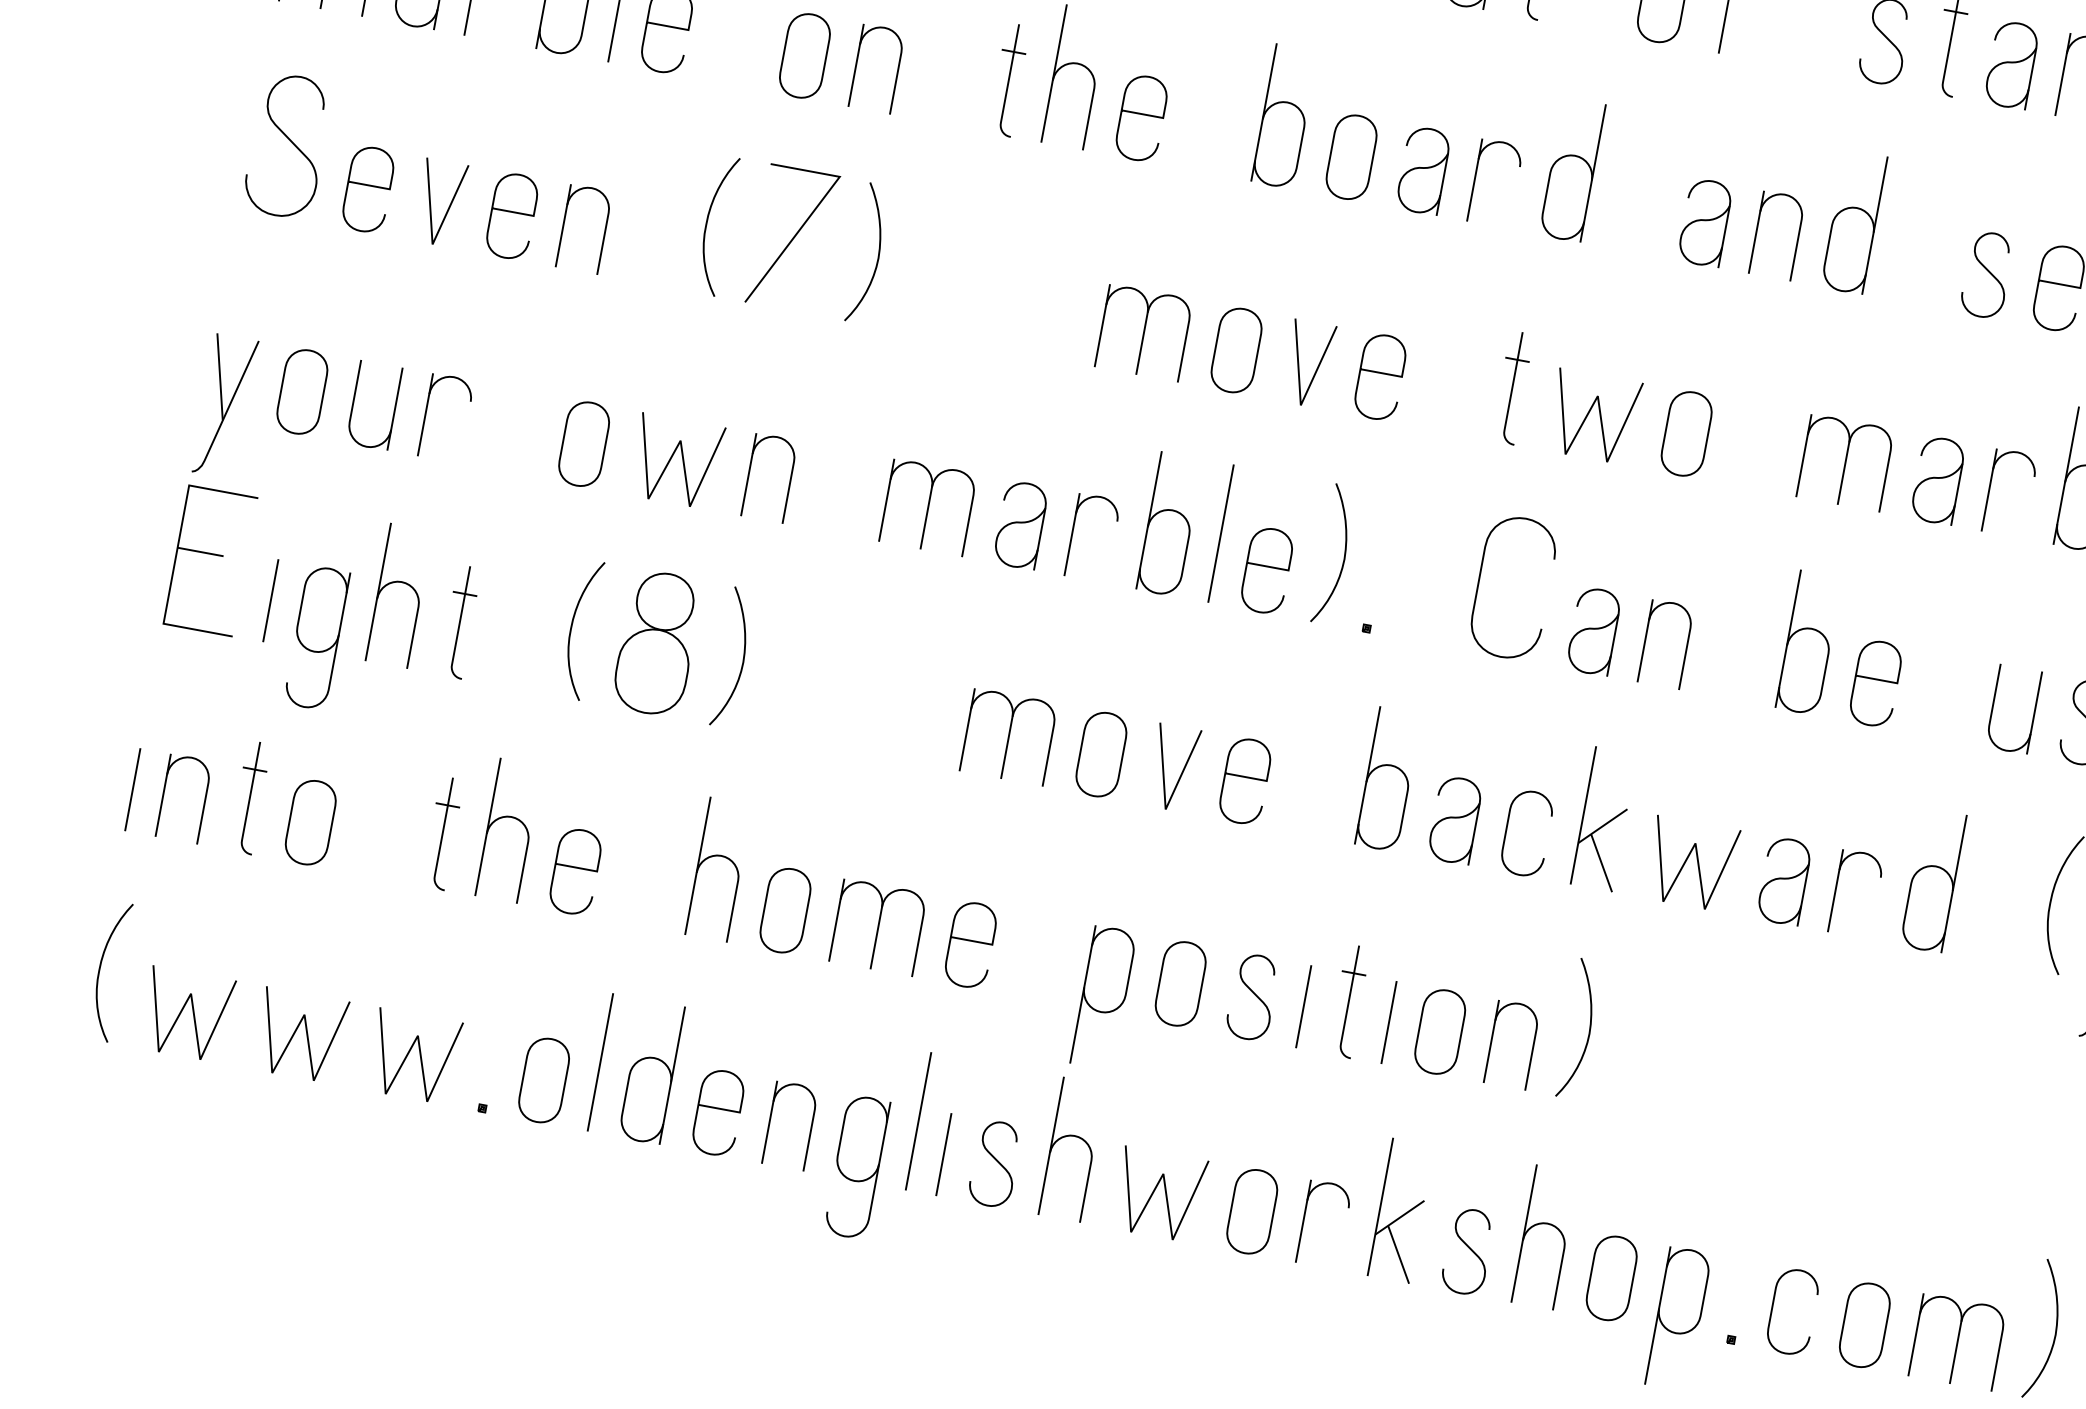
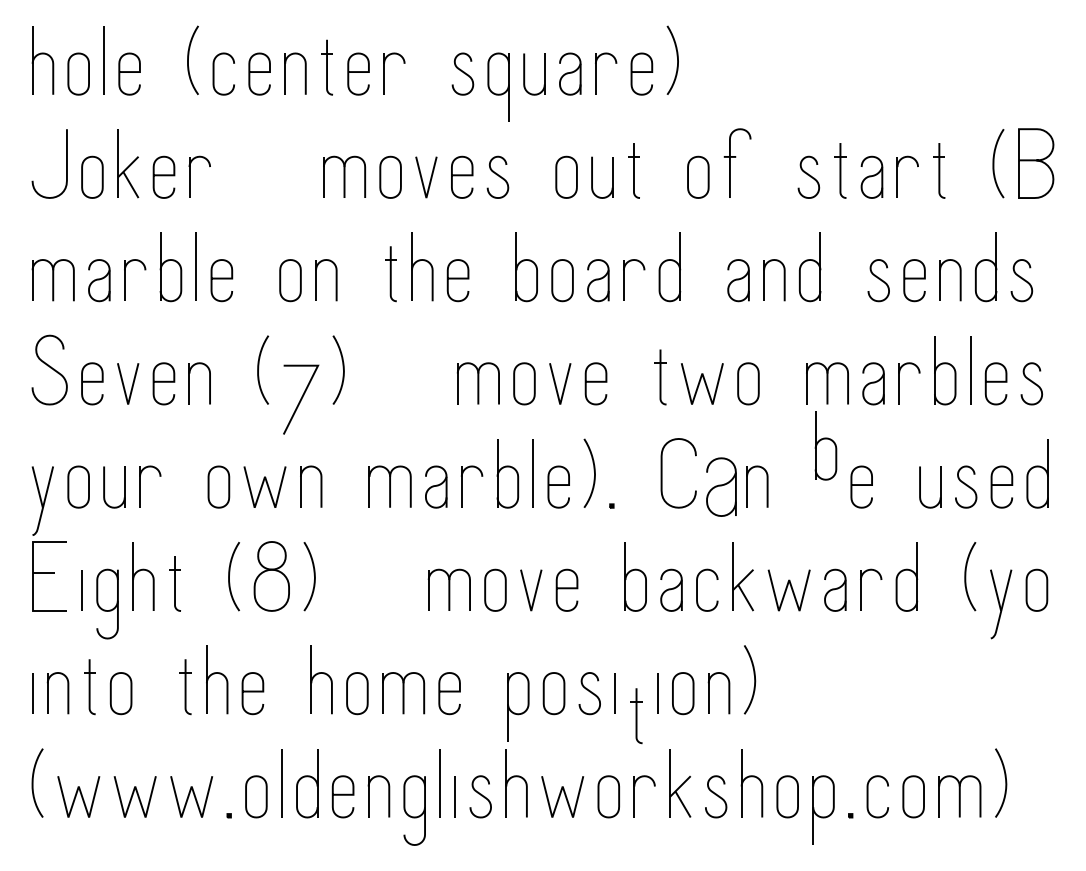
line: (793, 238) -> (301, 399), moved
part: (1594, 630) -> (721, 486), size x1.4
part: (1808, 642) -> (825, 445), moved
part: (1348, 1002) -> (636, 716), moved

